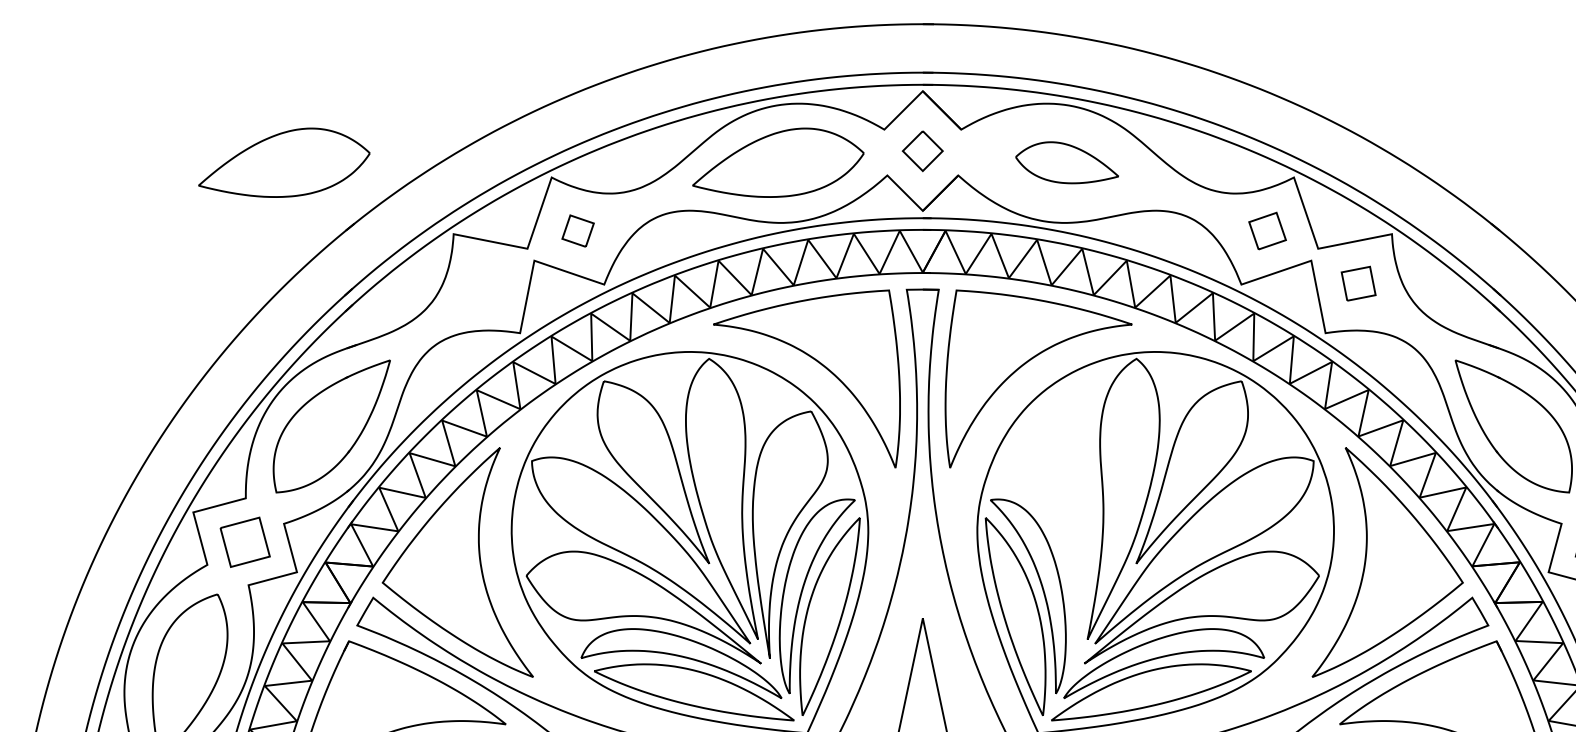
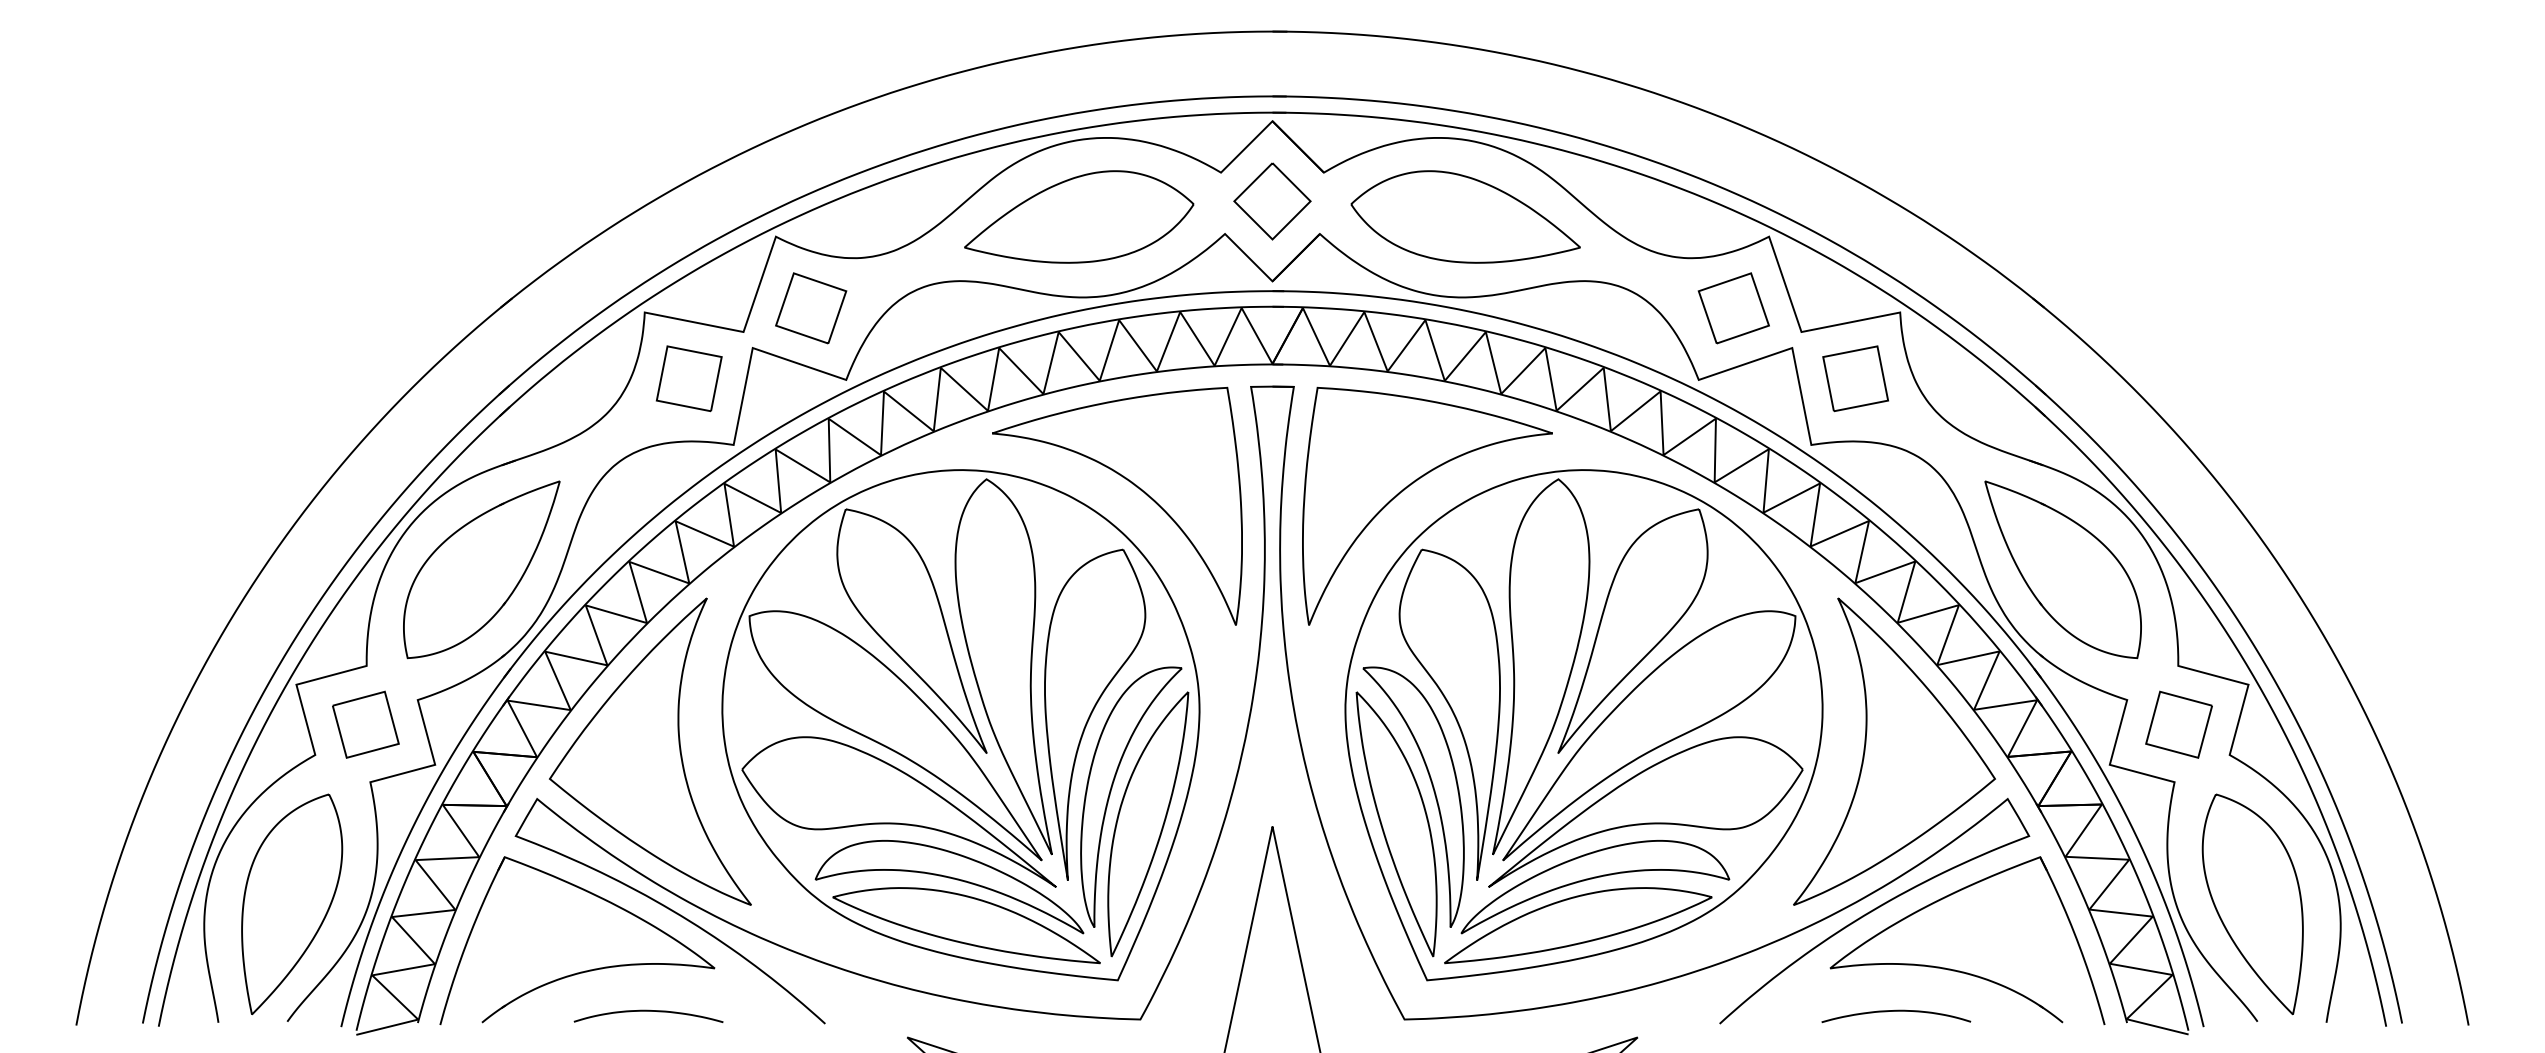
part: (922, 151) -> (1272, 201), size x1.43
part: (284, 162) -> (418, 216), removed
part: (1067, 162) -> (1465, 216), size x1.67
part: (578, 231) -> (811, 308), size x1.67
part: (1267, 231) -> (1733, 308), size x1.43
part: (486, 283) -> (688, 378), added
part: (1358, 283) -> (1855, 378), size x1.43
part: (1055, 534) -> (1449, 714), added

